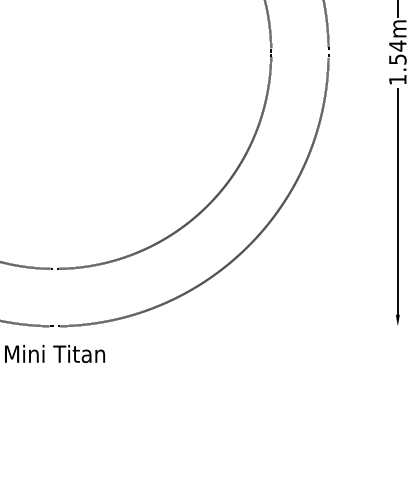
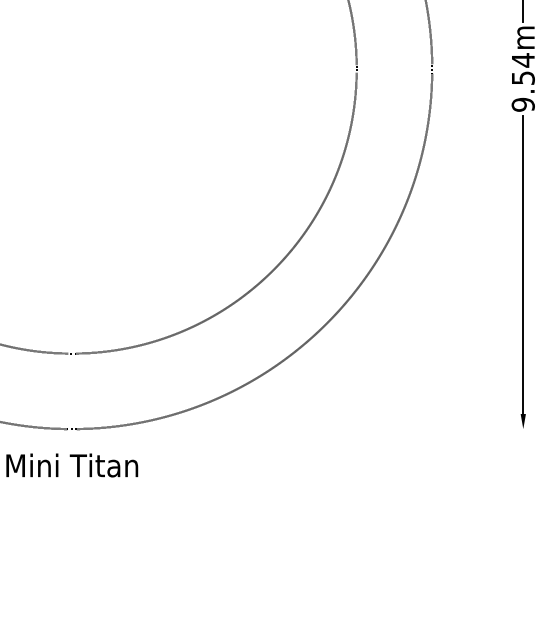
text: (397, 79) -> (522, 104), 1.54m -> 9.54m

